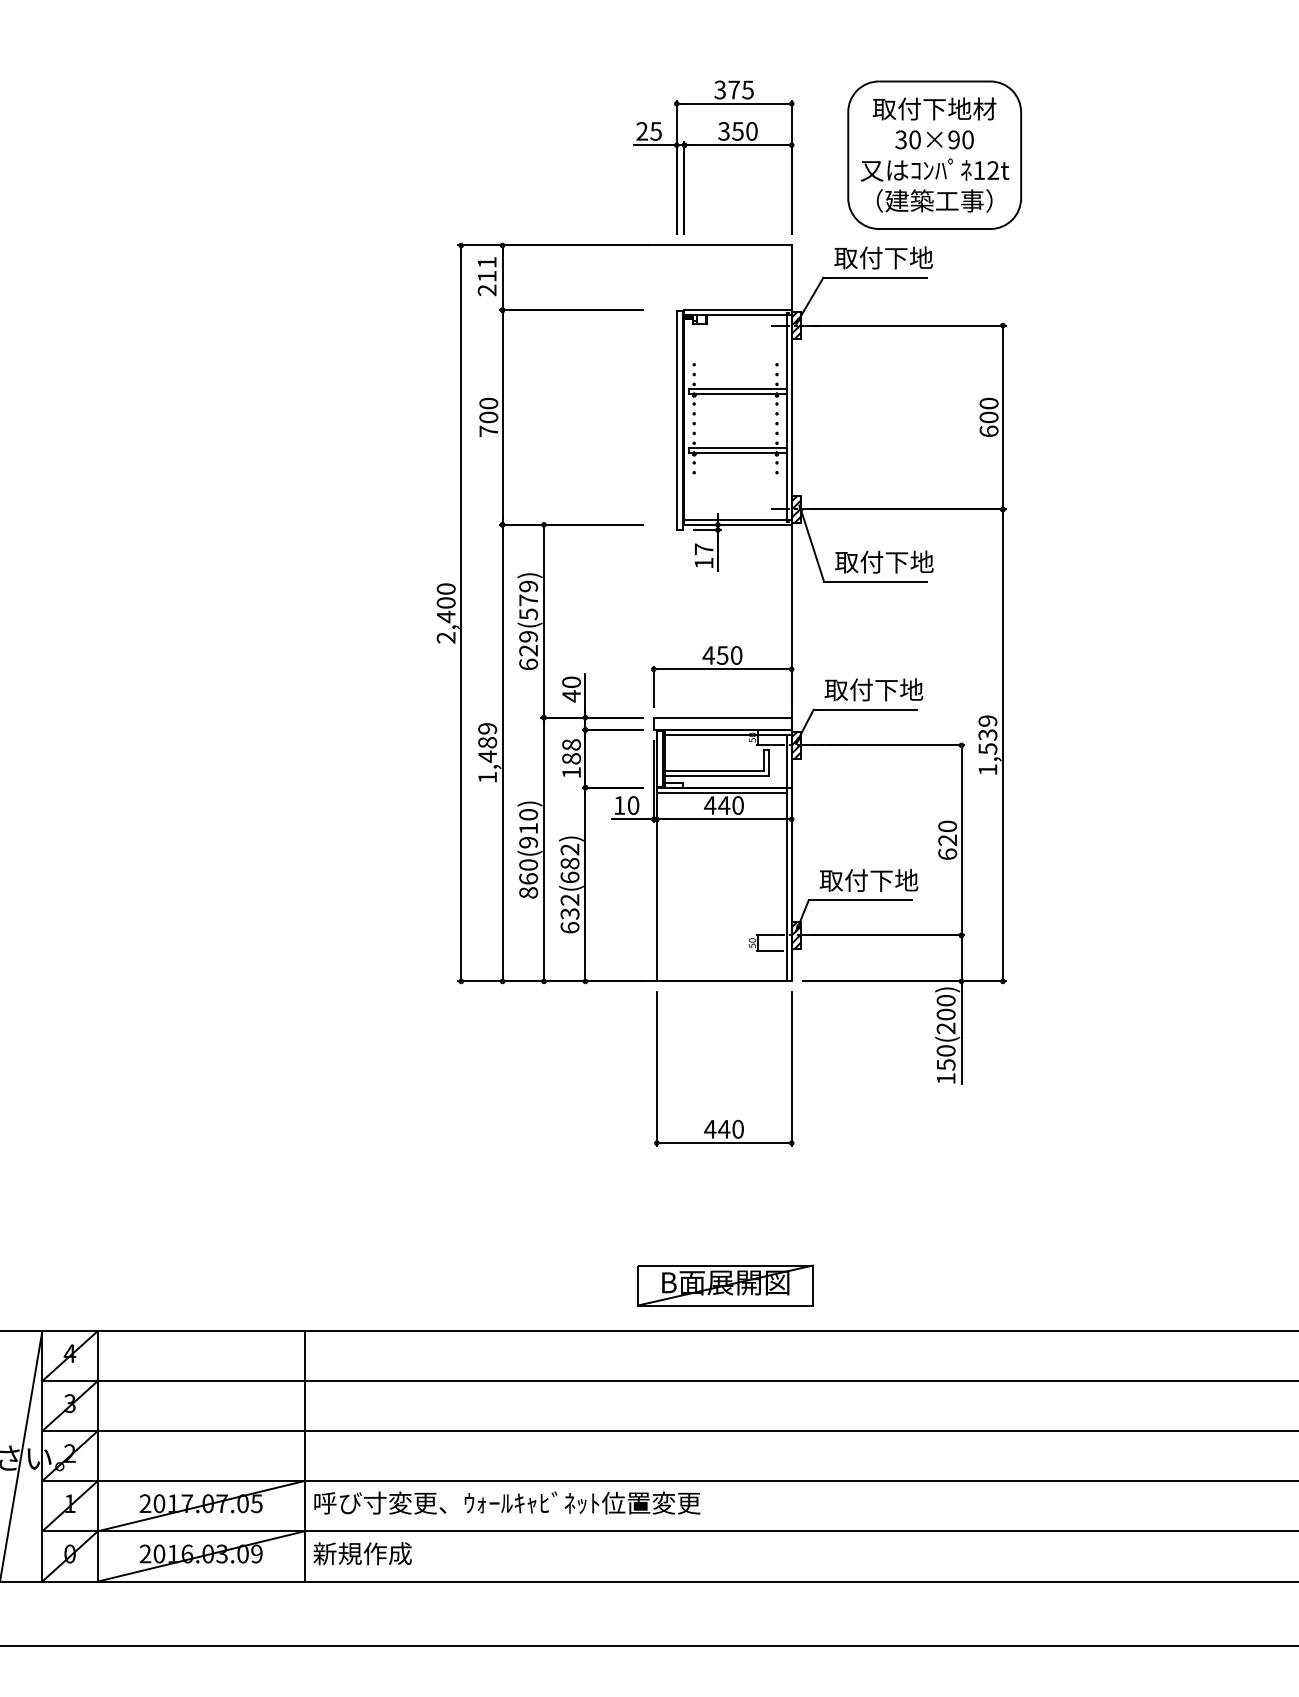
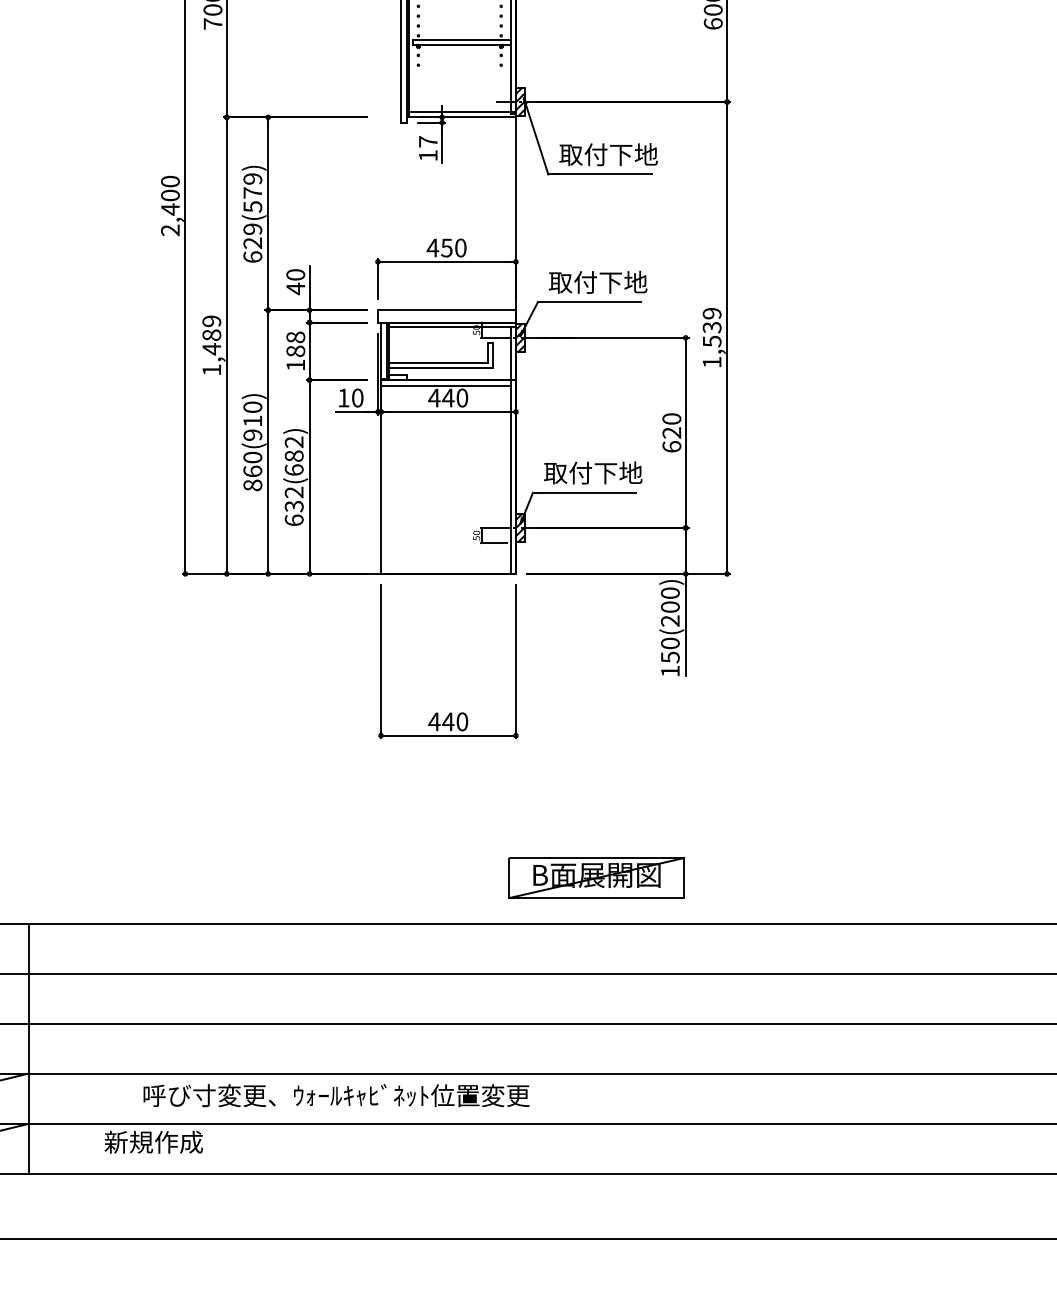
part: (725, 1285) -> (596, 878), moved
text: (507, 1502) -> (336, 1095), moved
text: (362, 1553) -> (153, 1142), moved

